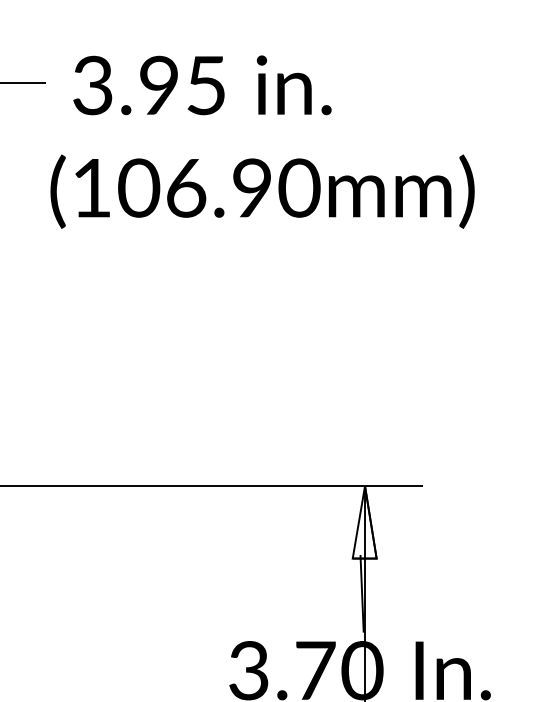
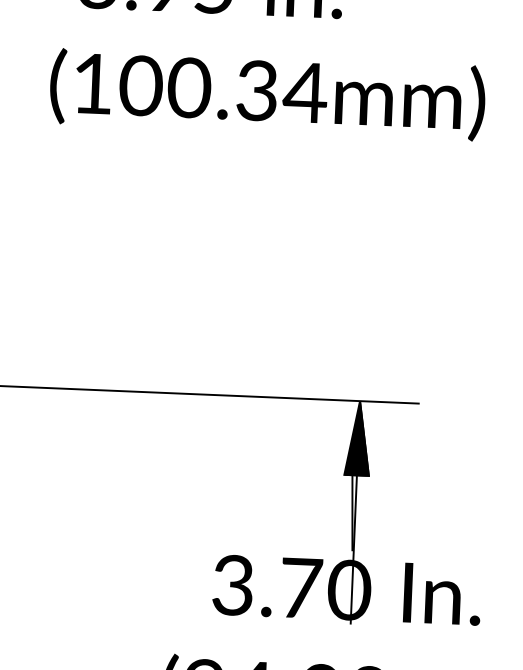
text: (242, 187) -> (247, 89), (106.90mm) -> (100.34mm)
fill: (364, 522) -> (357, 438), added

